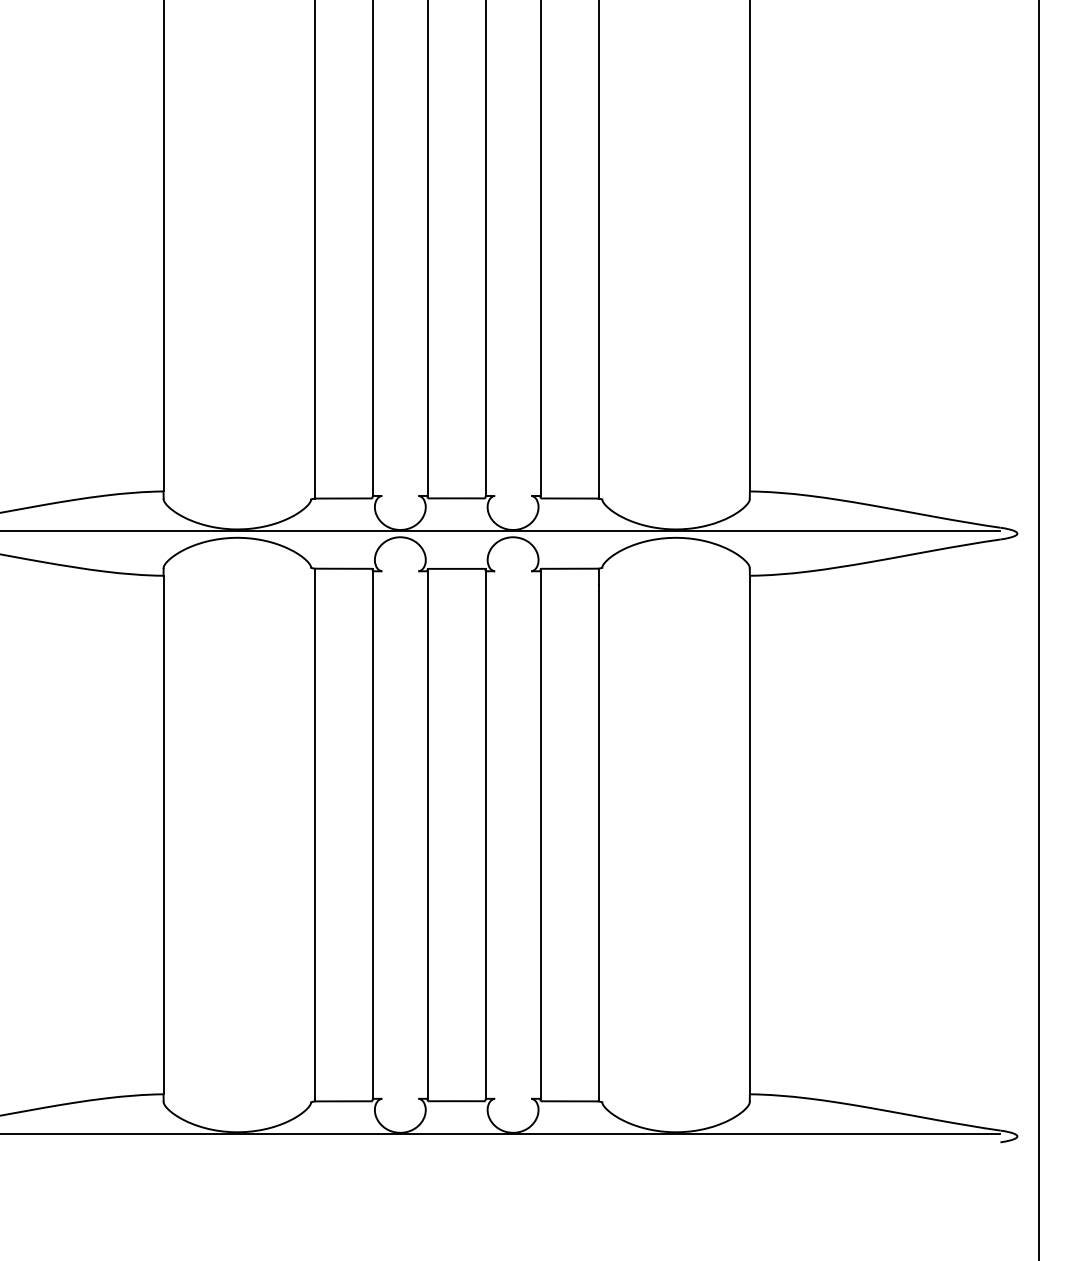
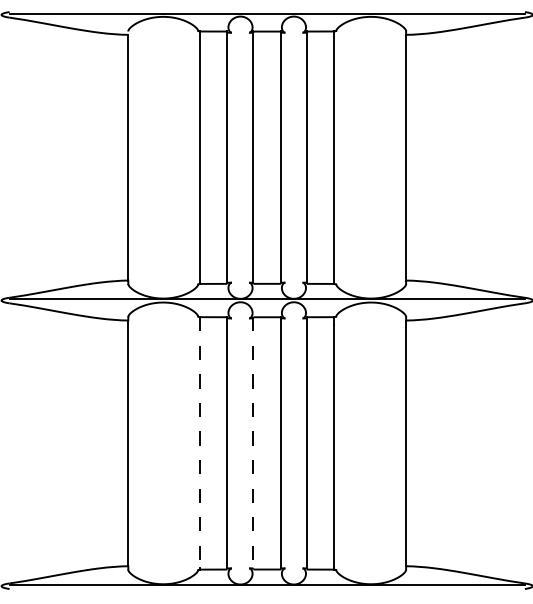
line: (313, 833) -> (199, 442), solid -> dashed
line: (427, 833) -> (253, 442), solid -> dashed

